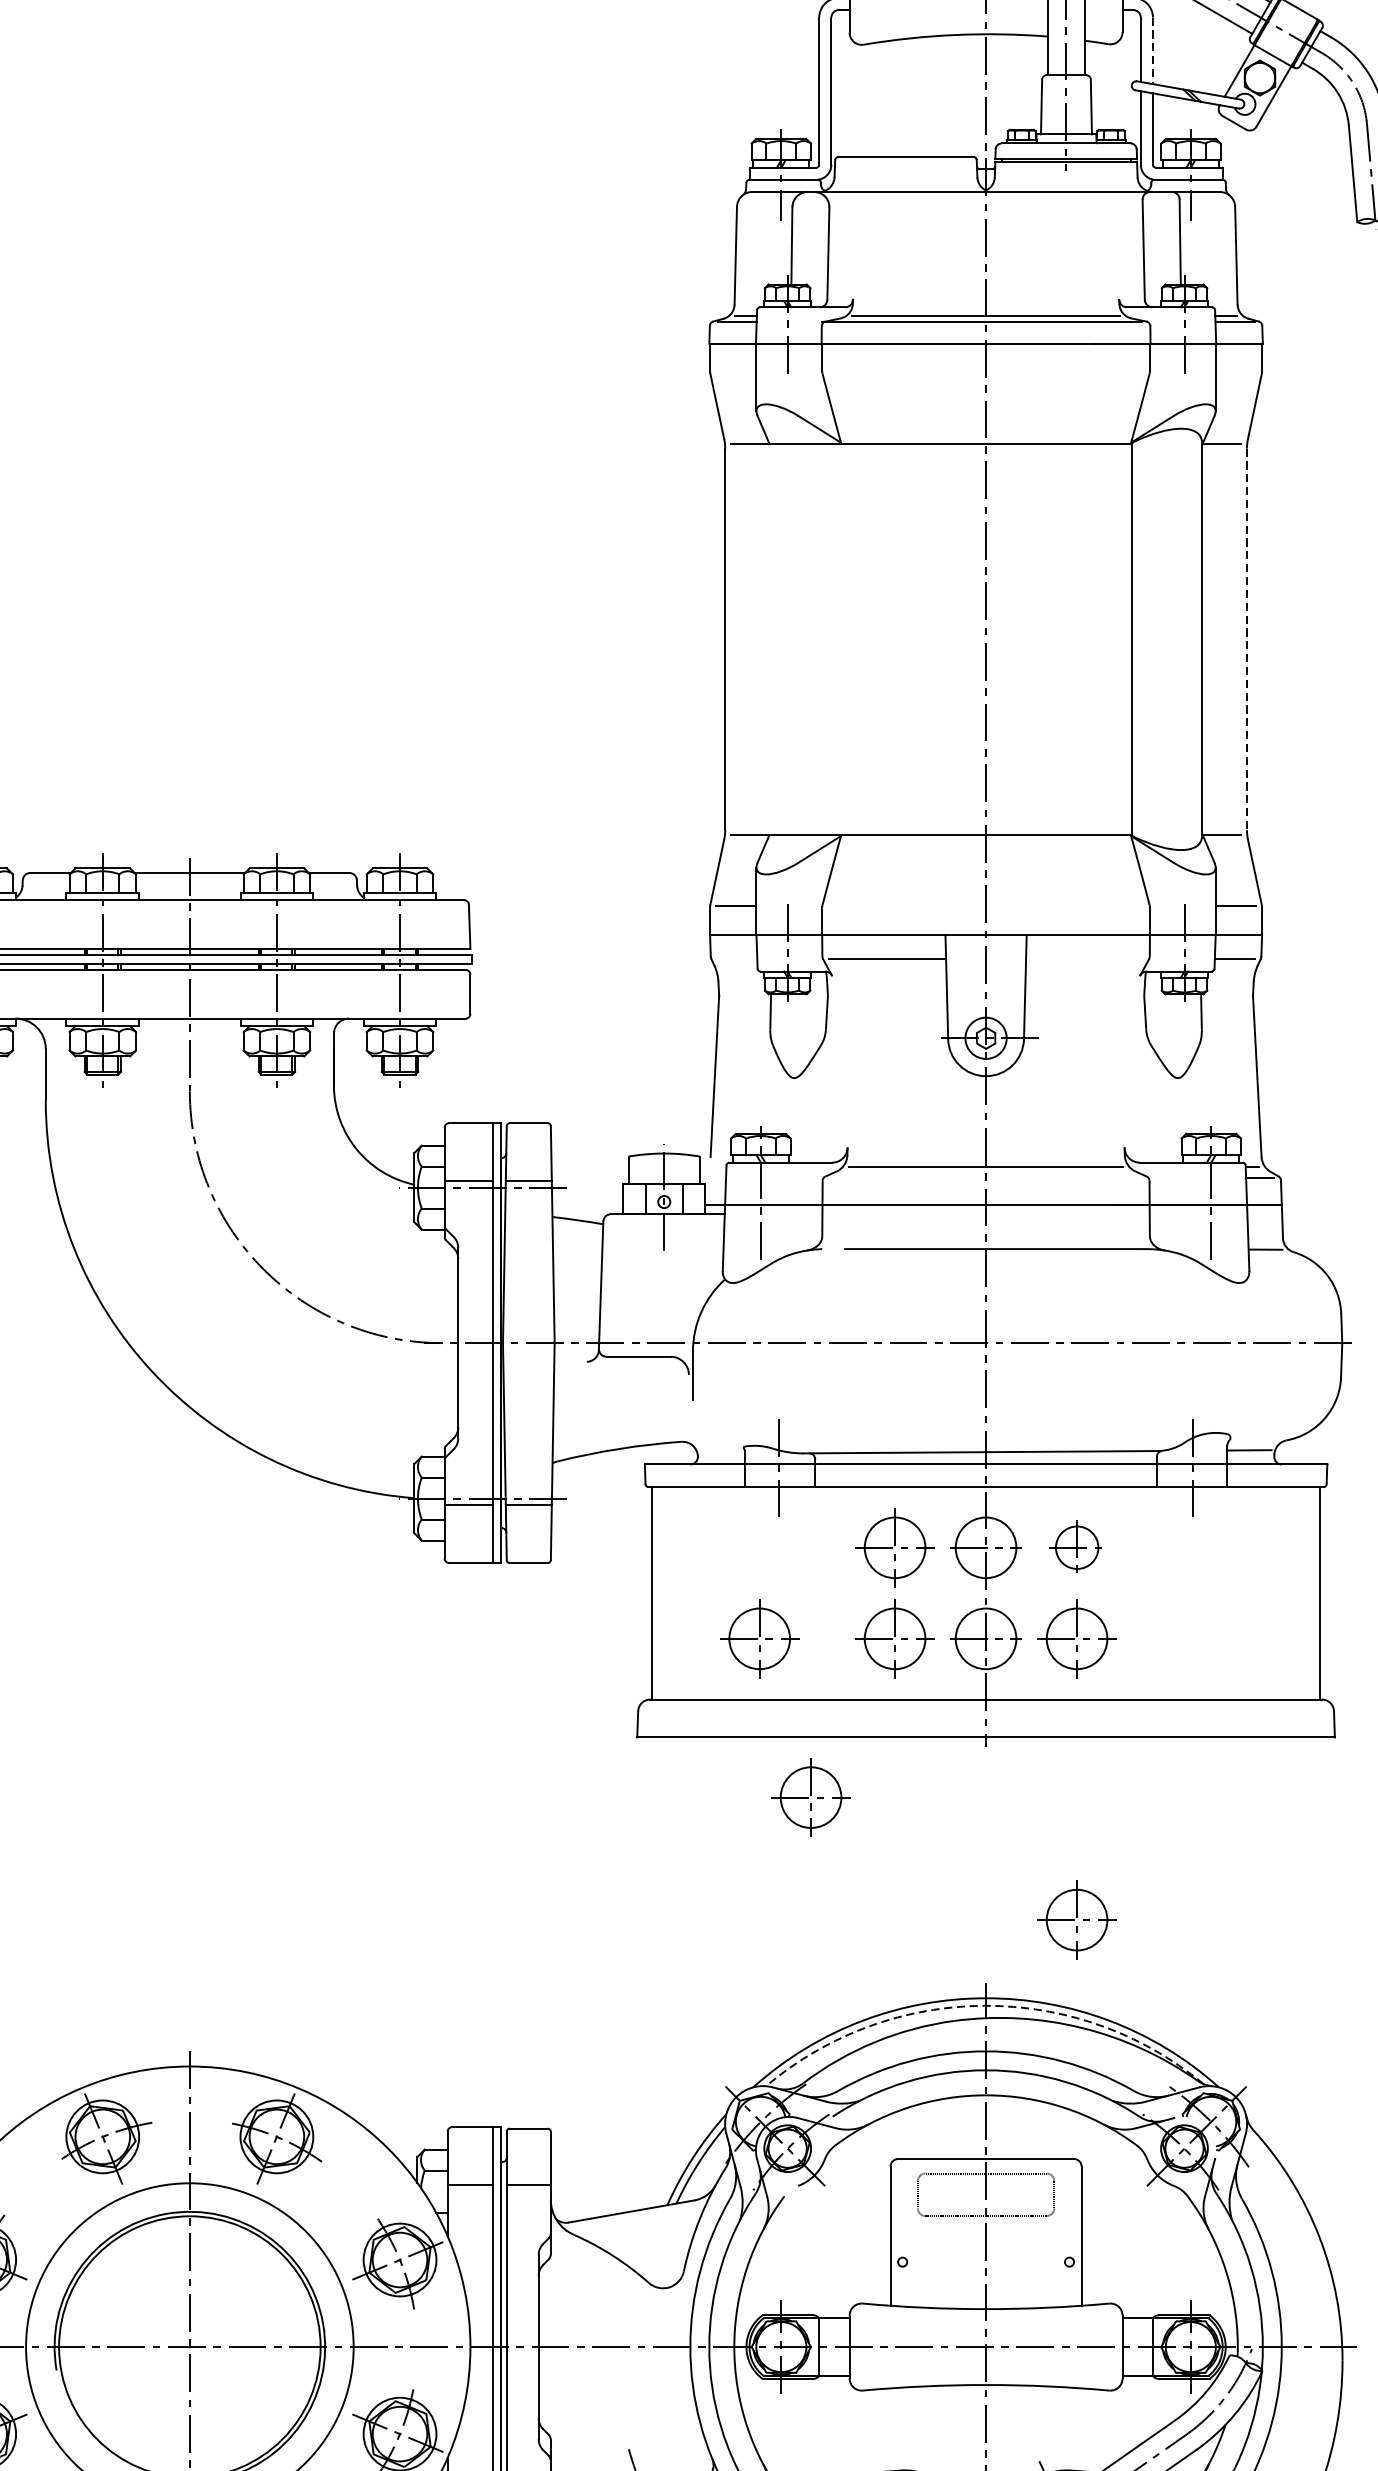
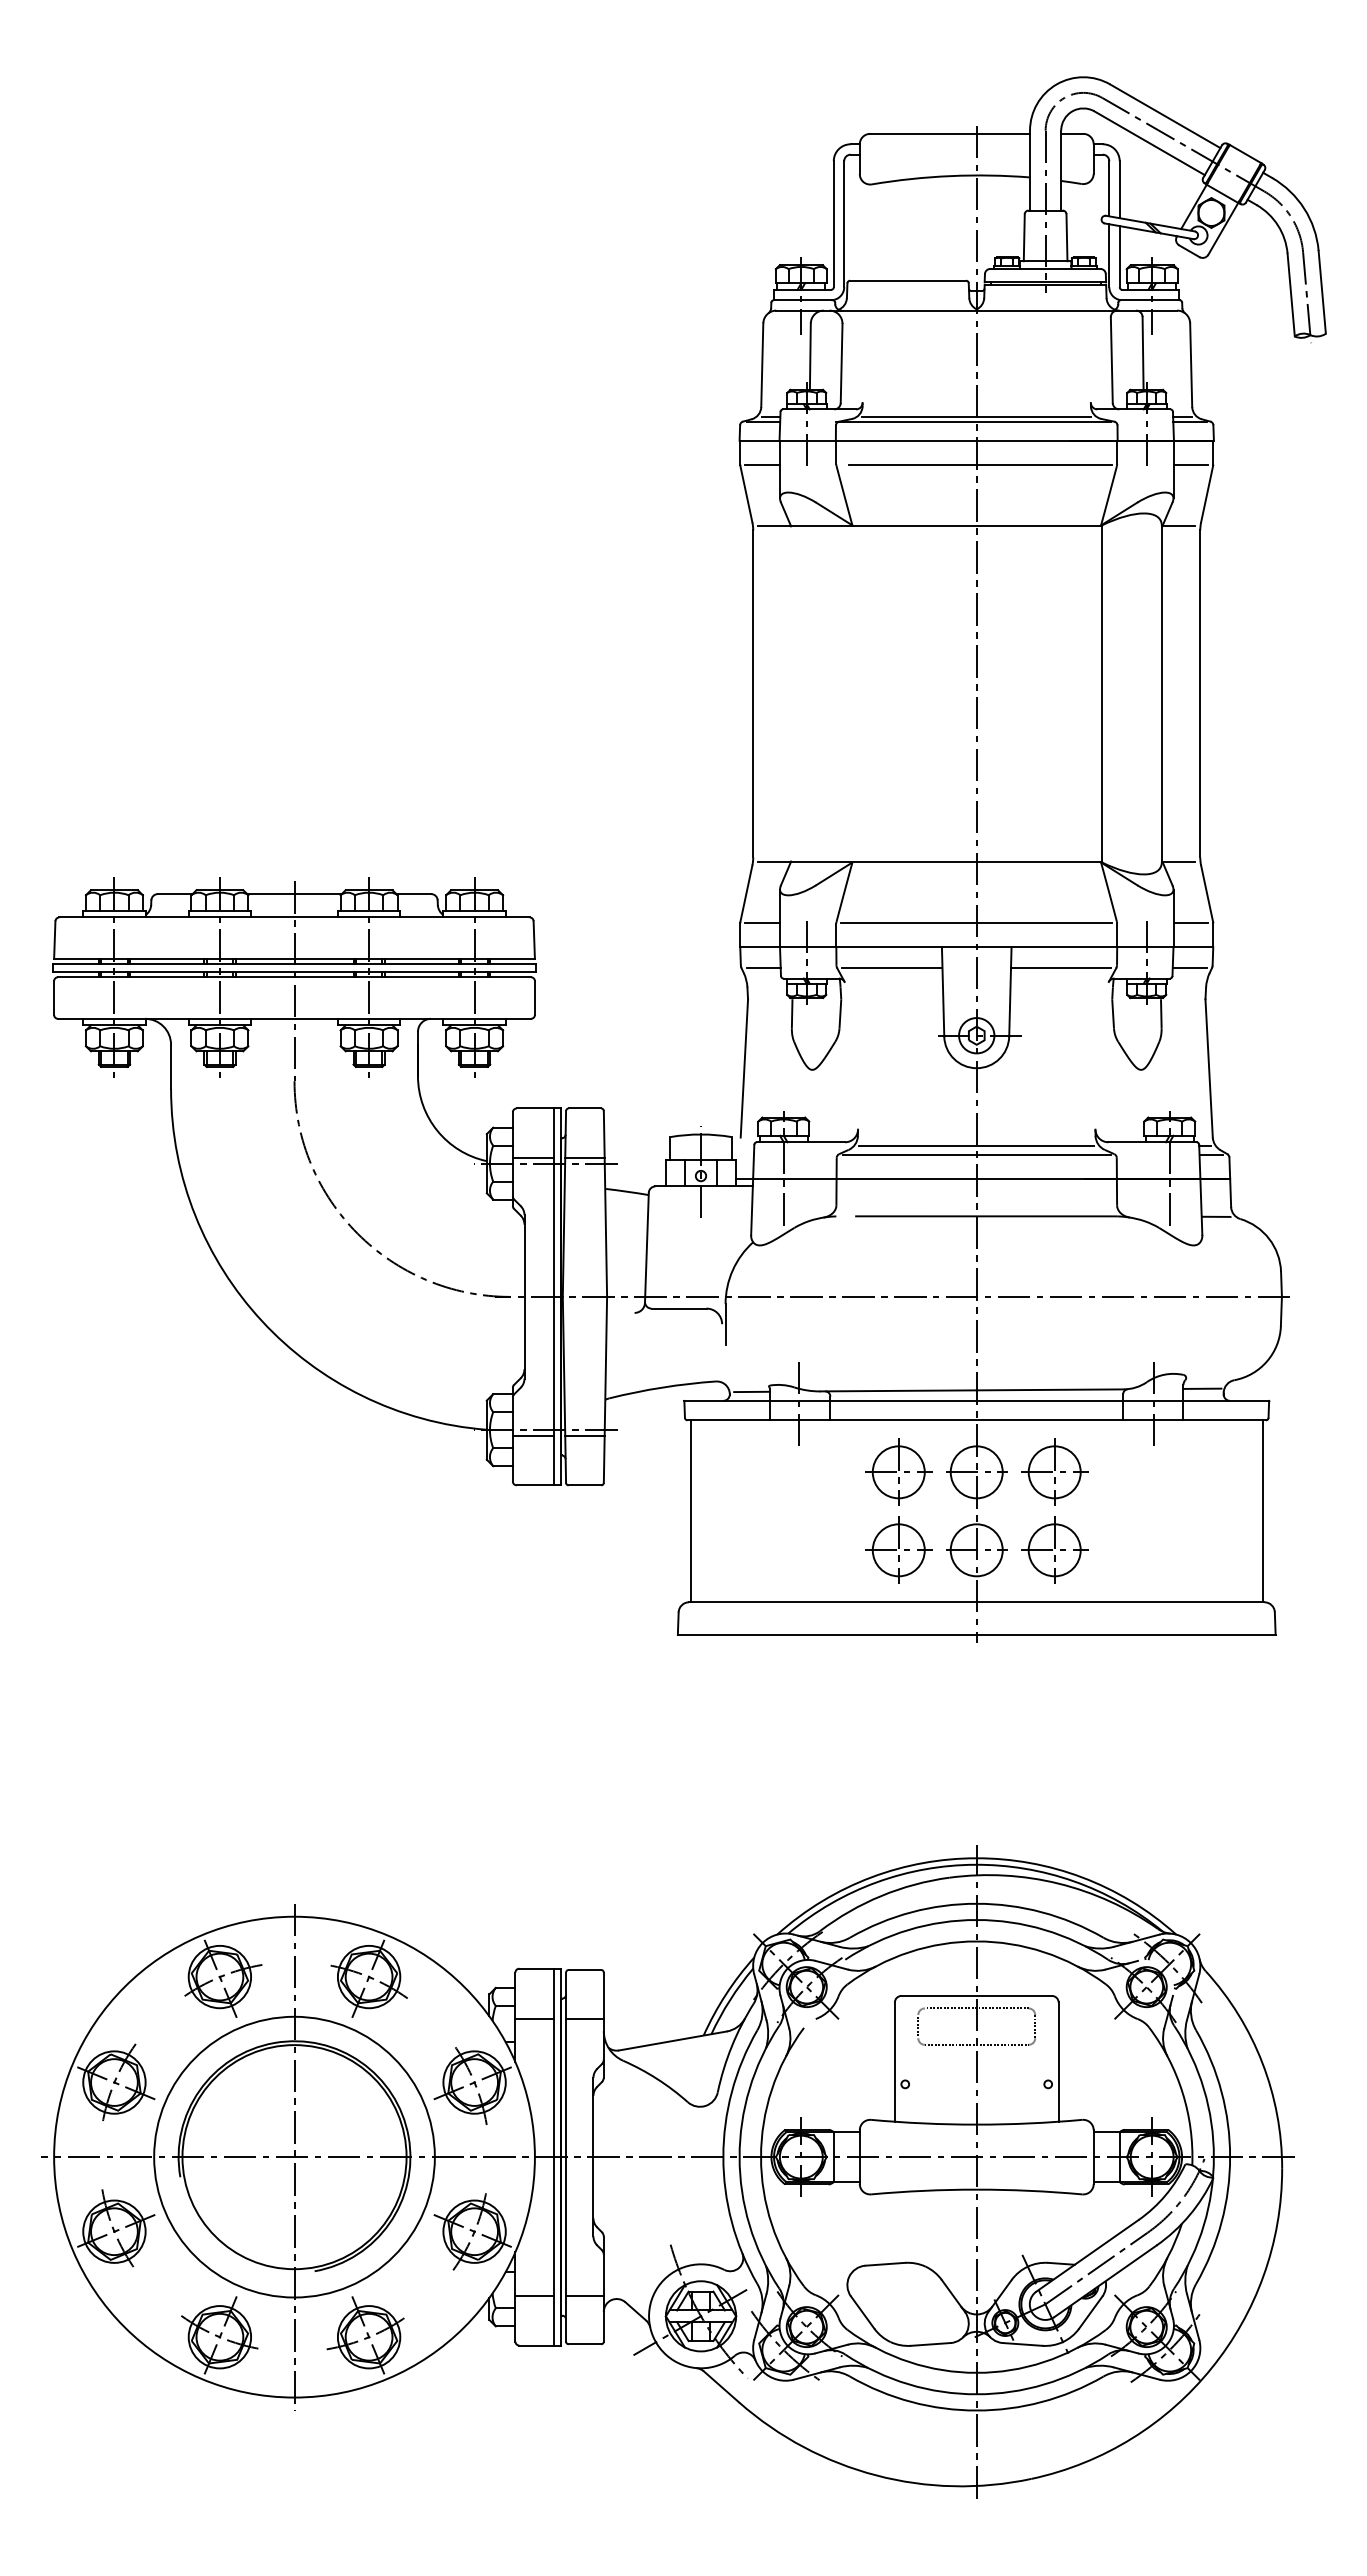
line: (1152, 50) -> (1119, 189), dashed -> solid
line: (736, 372) -> (762, 465), added
line: (990, 372) -> (980, 465), added
line: (1235, 372) -> (1190, 465), added
line: (1247, 640) -> (1200, 694), dashed -> solid
line: (985, 906) -> (976, 922), added
line: (737, 958) -> (763, 967), added
line: (1084, 958) -> (1061, 967), added
line: (985, 1178) -> (976, 1155), added
line: (724, 1453) -> (752, 1391), added
part: (1076, 1546) -> (1054, 1471), size x1.43
part: (759, 1637) -> (782, 1549), removed
part: (810, 1796) -> (826, 1685), removed
part: (1076, 1919) -> (1054, 1790), removed
arc: (984, 2005) -> (975, 1864), dashed -> solid

